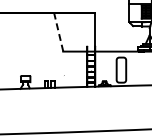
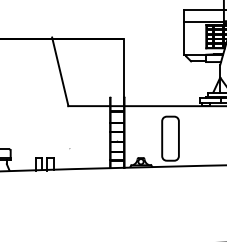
line: (58, 31) -> (60, 70), dashed -> solid

